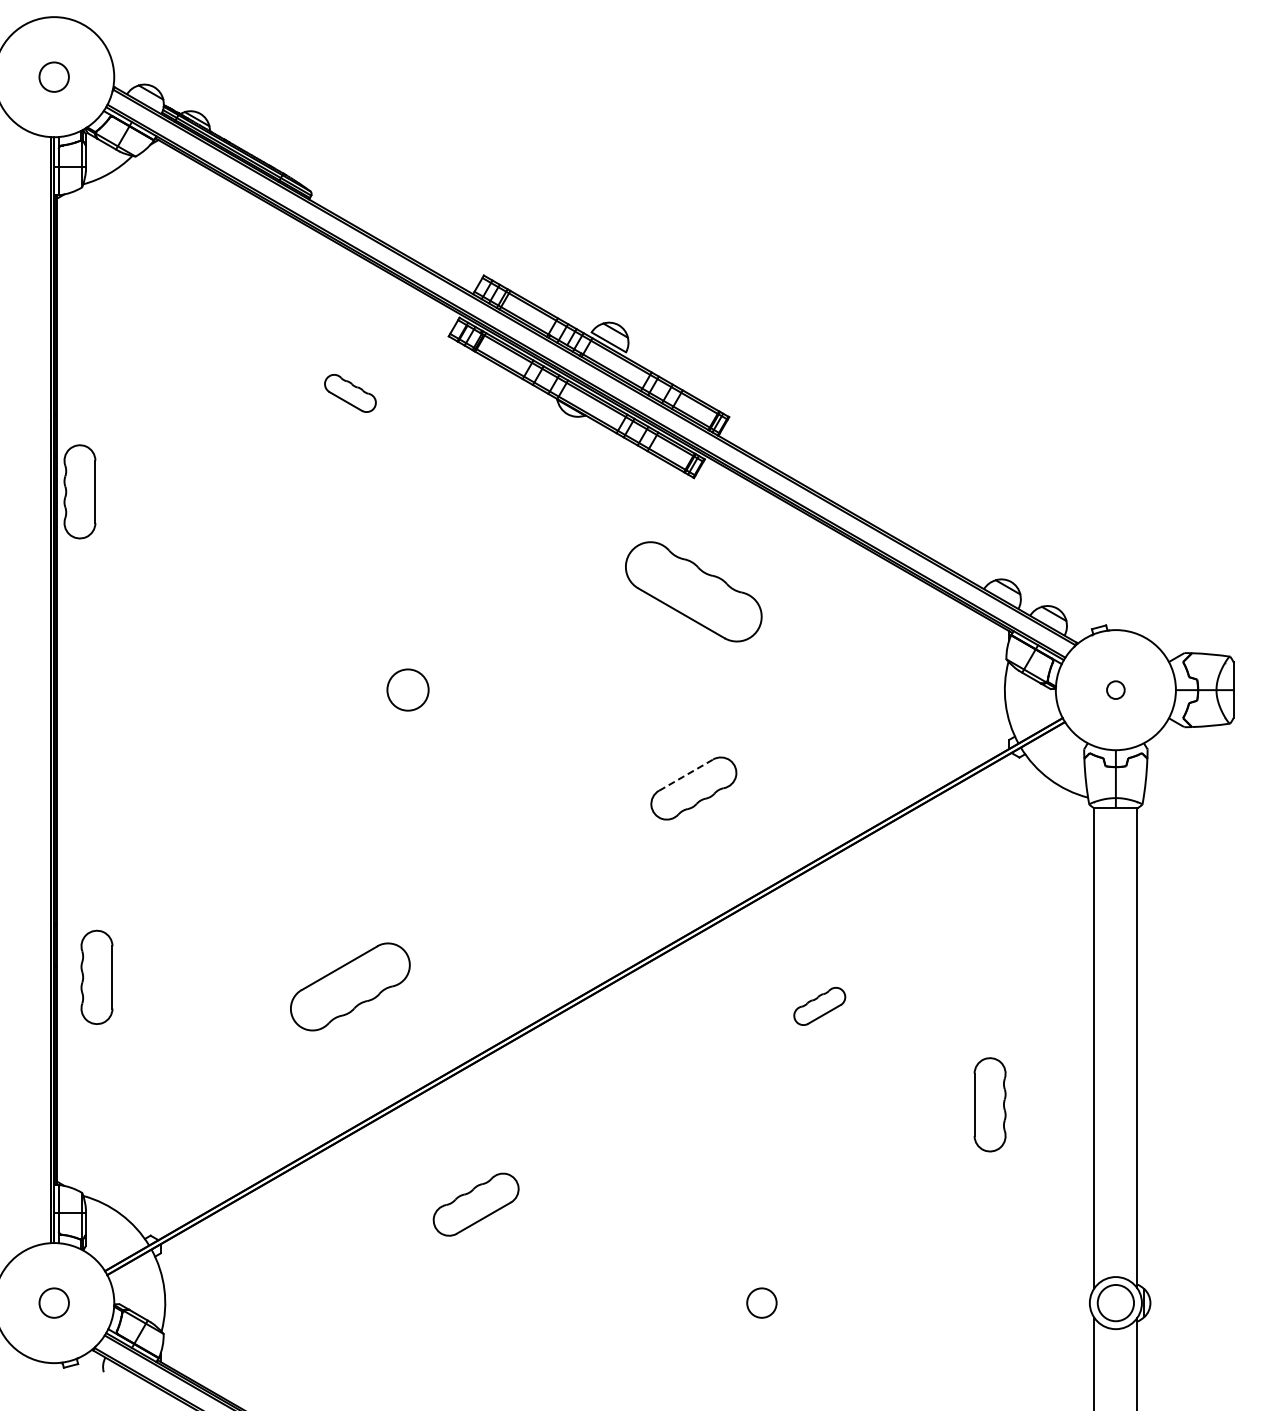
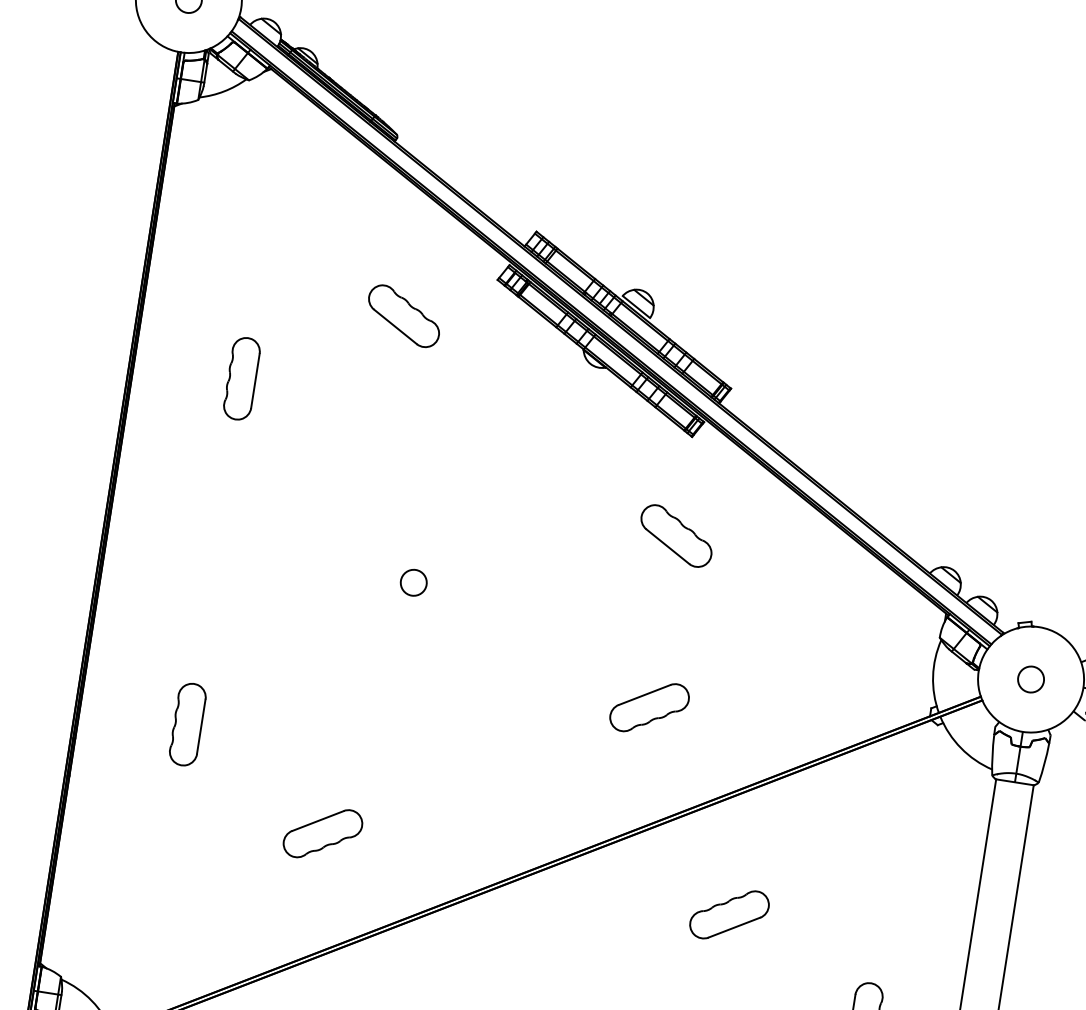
part: (350, 393) -> (404, 316), size x1.67
part: (79, 491) -> (241, 378), moved
part: (693, 591) -> (676, 535), size x0.62
circle: (407, 689) -> (413, 582), size x0.71
circle: (1115, 689) -> (1030, 678), size x1.67
line: (686, 774) -> (645, 694), dashed -> solid
part: (96, 976) -> (187, 723), moved
part: (350, 986) -> (323, 833), size x0.71
part: (819, 1006) -> (729, 914), size x1.67

